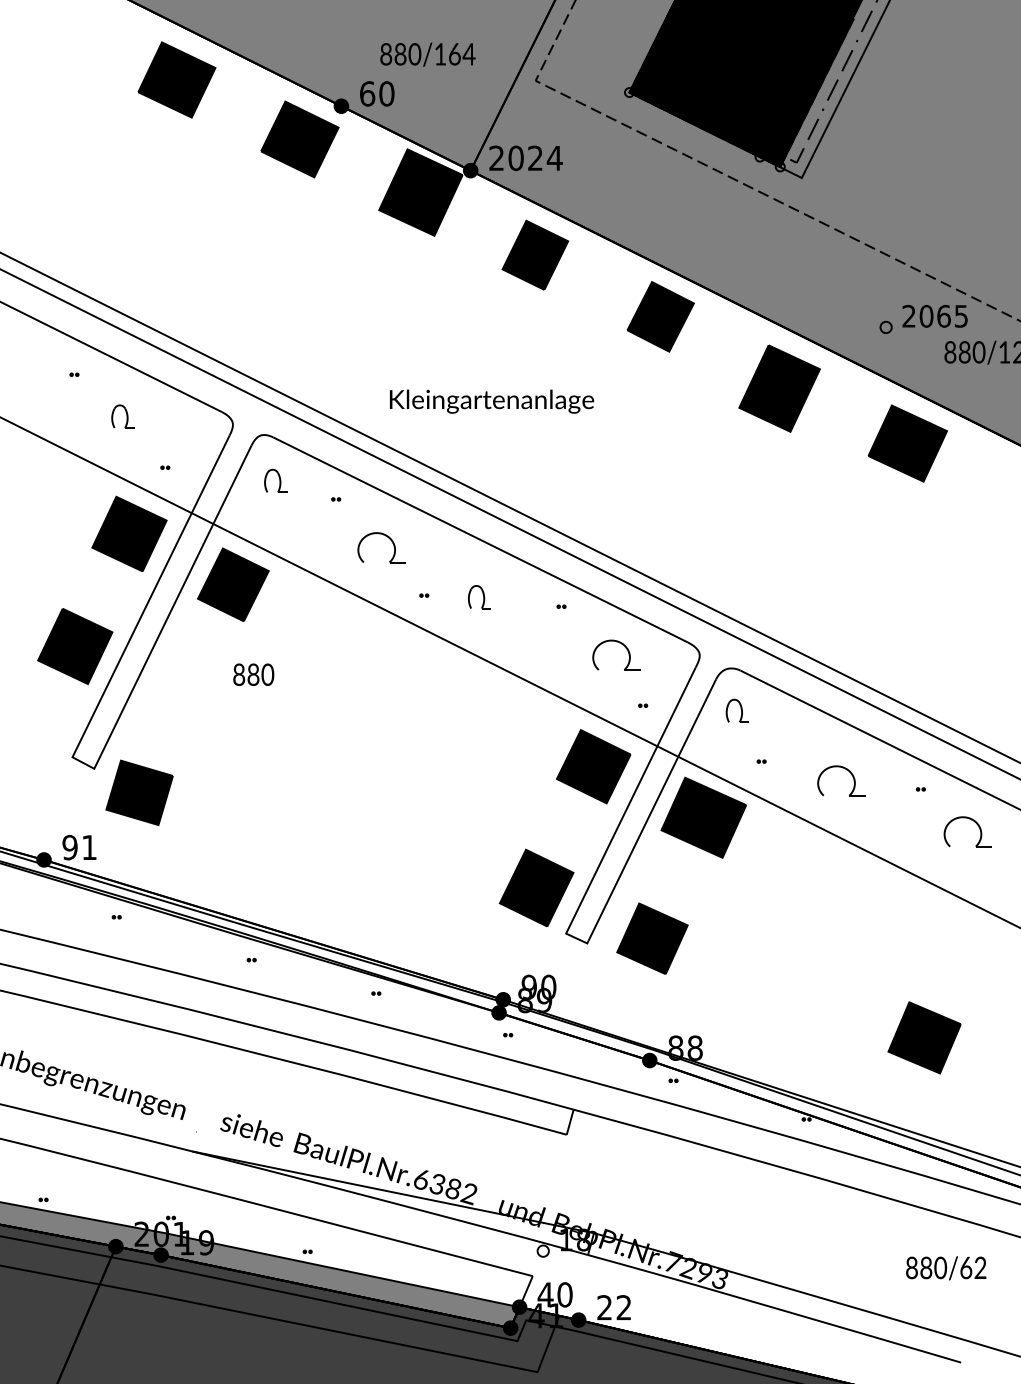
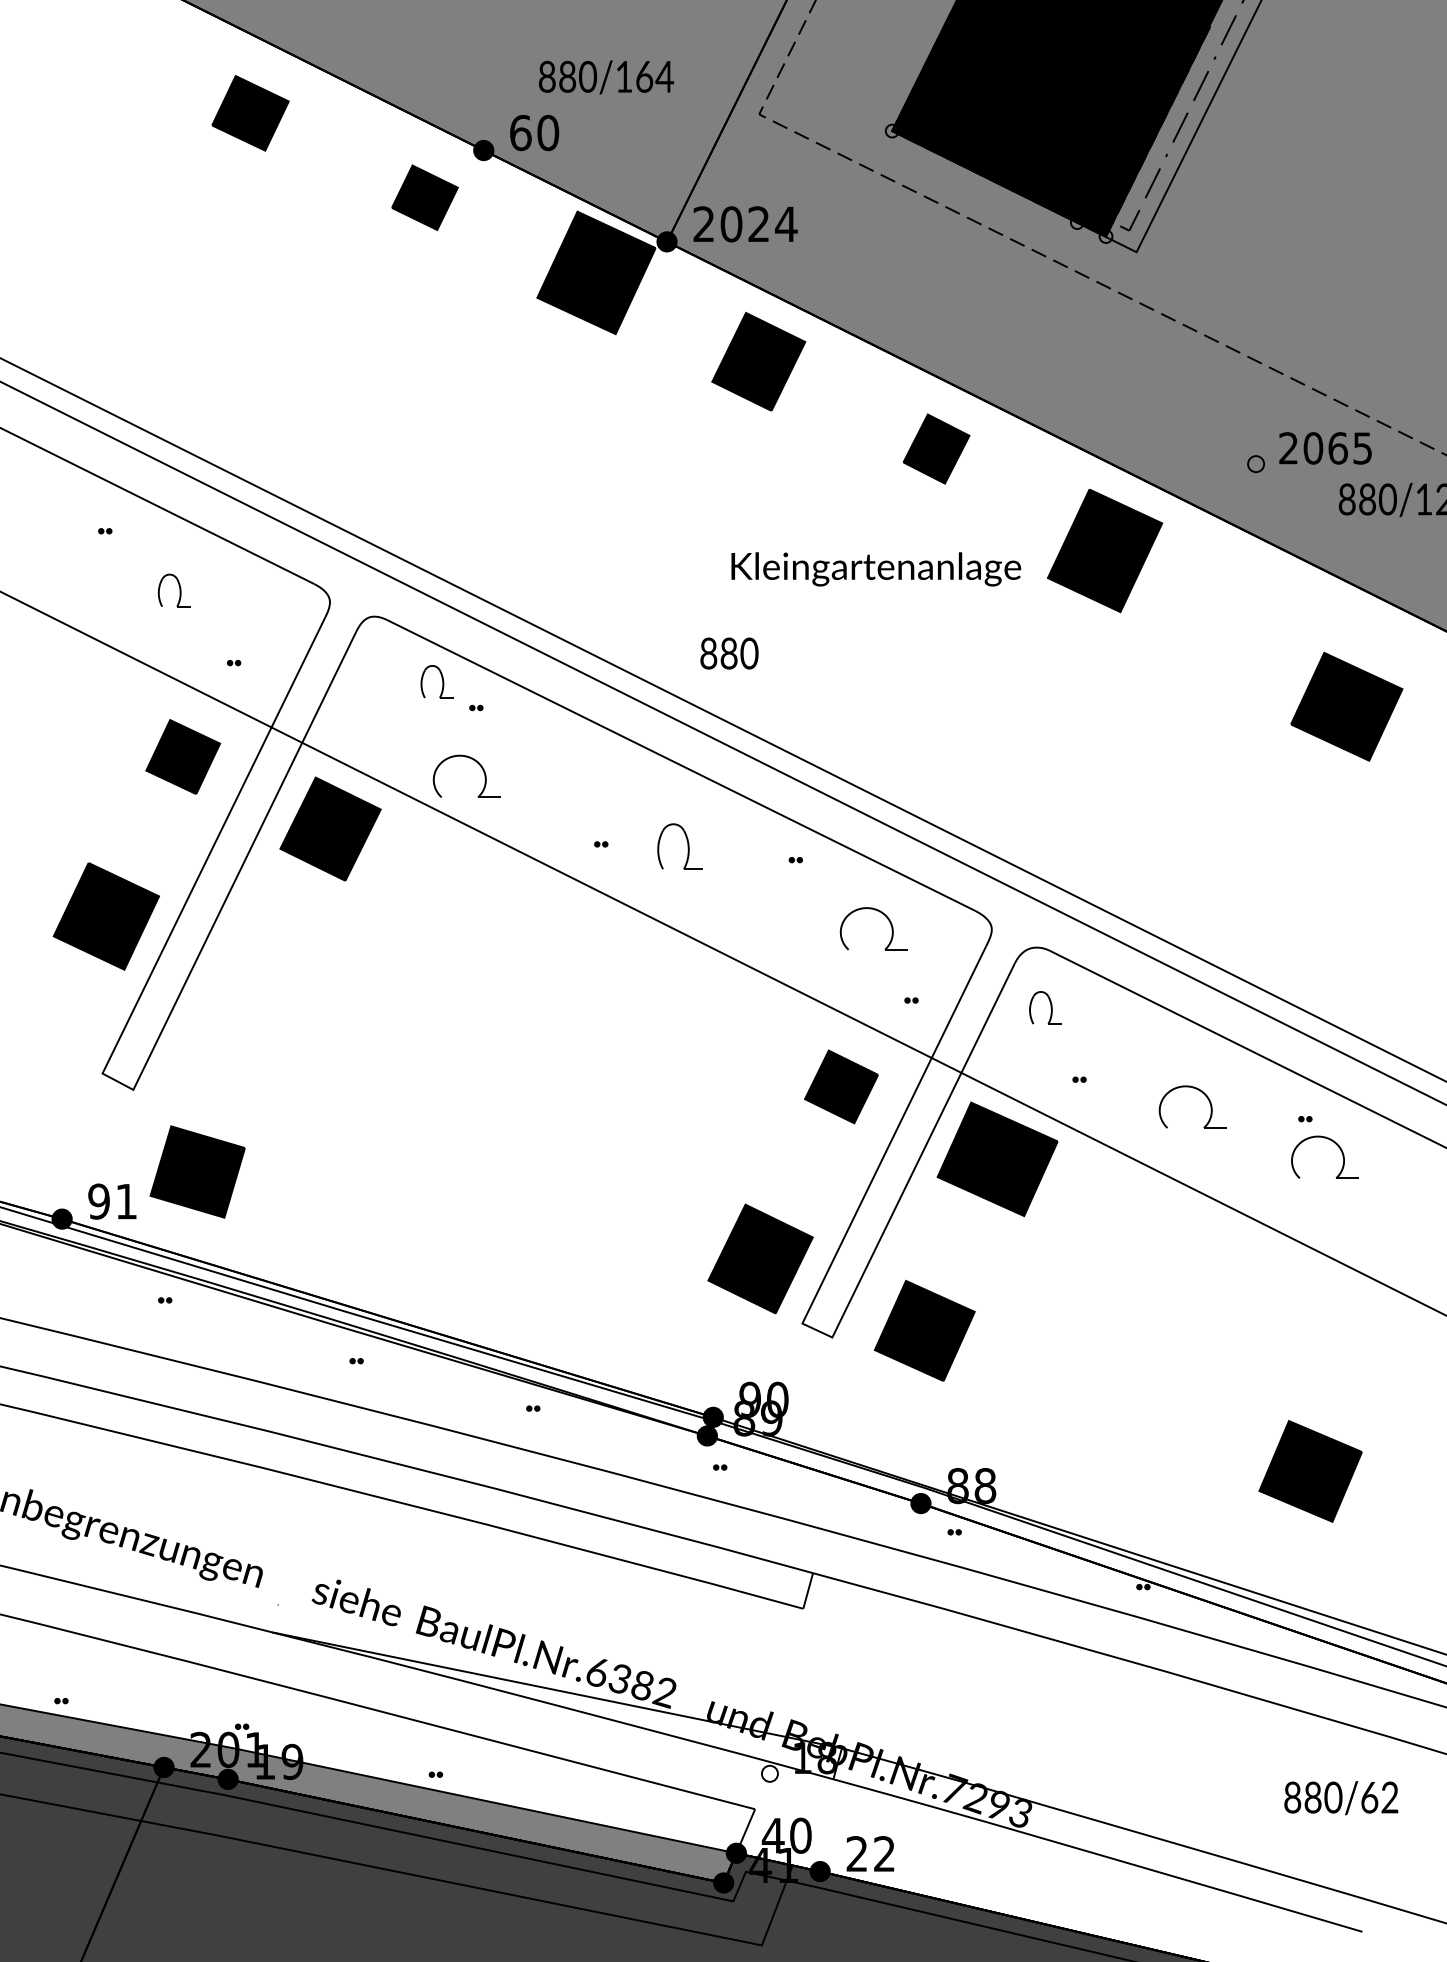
part: (176, 80) -> (250, 113), size x0.7
part: (299, 139) -> (424, 197), size x0.6
part: (660, 316) -> (936, 448), size x0.7
text: (492, 401) -> (876, 569), moved
part: (907, 443) -> (1346, 706), moved
part: (275, 480) -> (436, 681), moved
part: (128, 533) -> (182, 756), size x0.7
part: (387, 537) -> (474, 761), moved
part: (479, 597) -> (679, 846), size x1.4
text: (253, 674) -> (729, 653), moved
part: (593, 766) -> (841, 1086), size x0.7
part: (139, 792) -> (197, 1171), moved
part: (975, 822) -> (1335, 1144), moved

